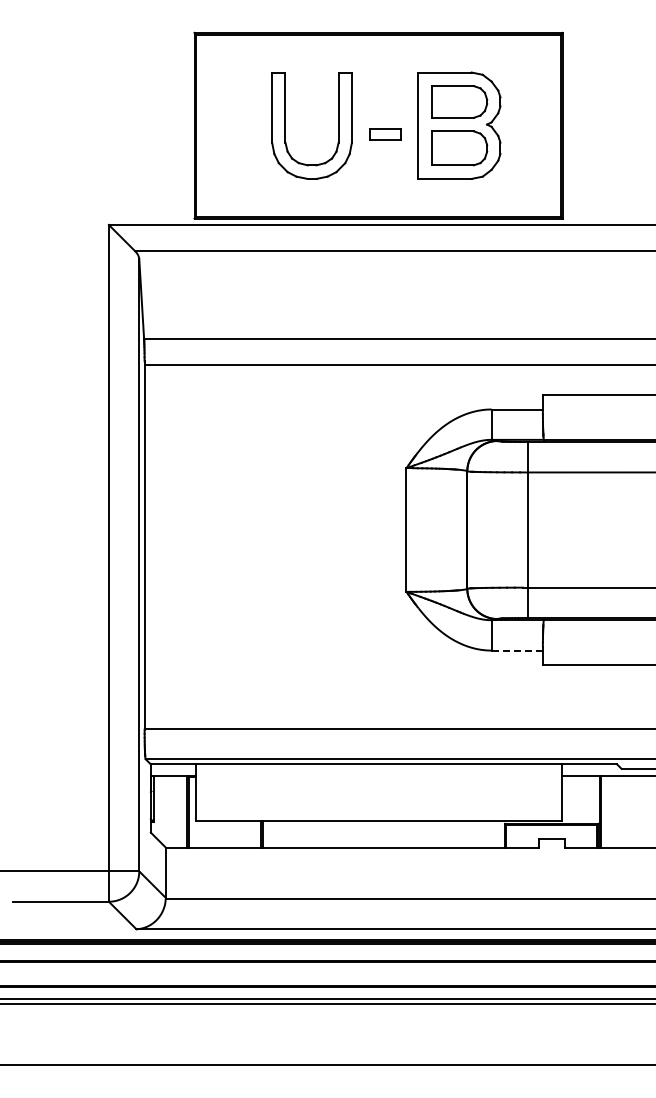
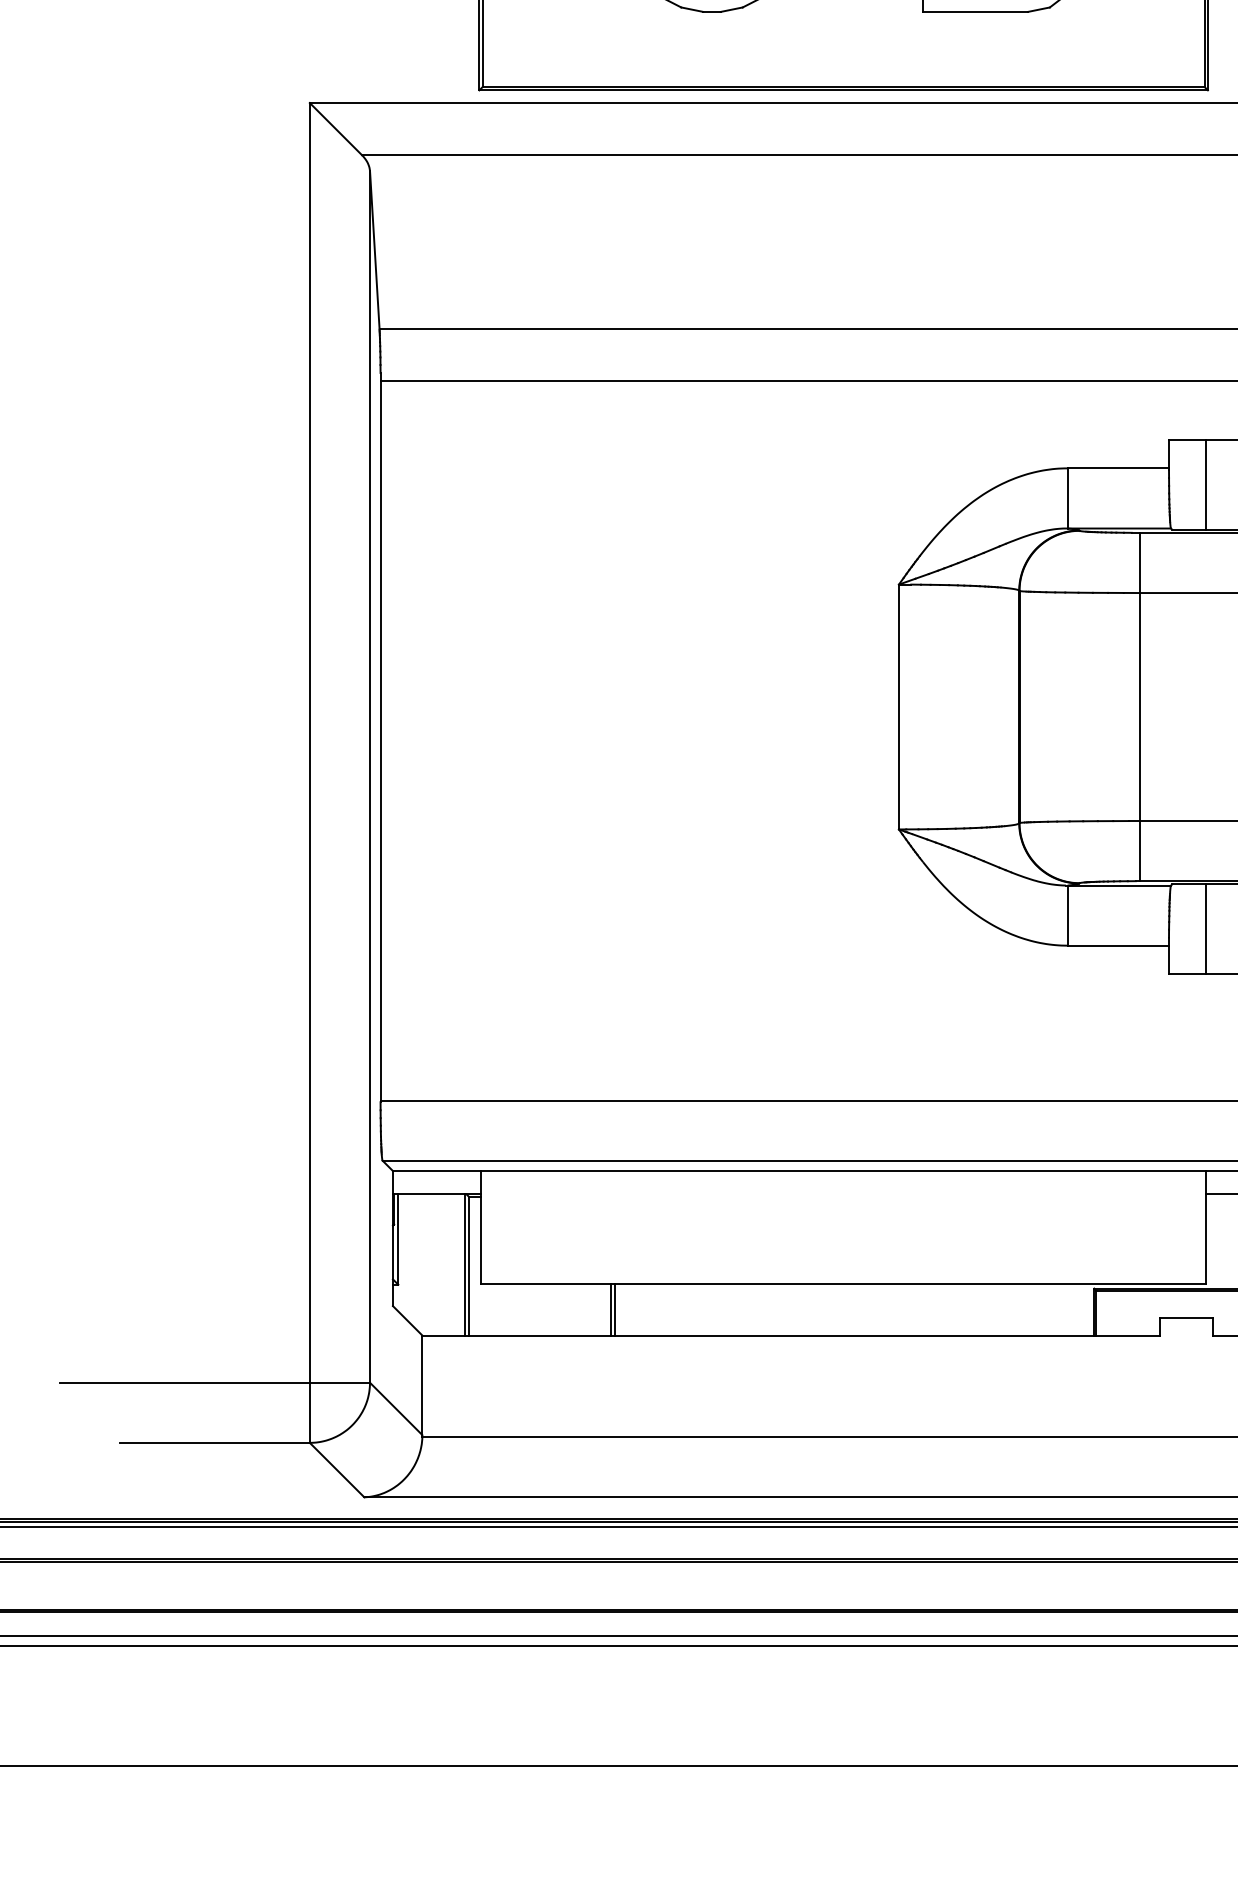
line: (561, 417) -> (1205, 484), added
line: (561, 642) -> (1205, 929), added
line: (517, 650) -> (1118, 945), dashed -> solid

